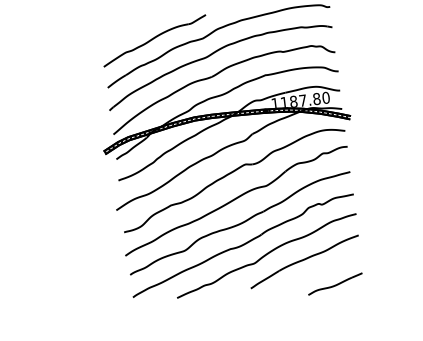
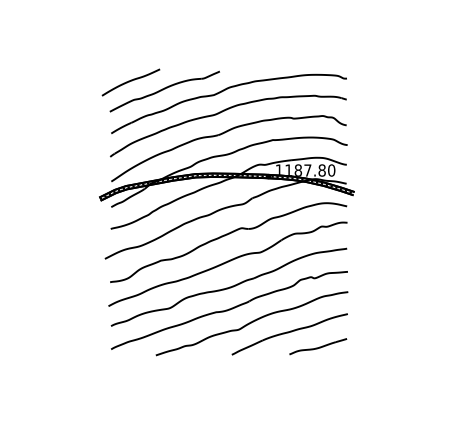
curve: (120, 35) -> (130, 81), added
part: (335, 283) -> (318, 346), moved

